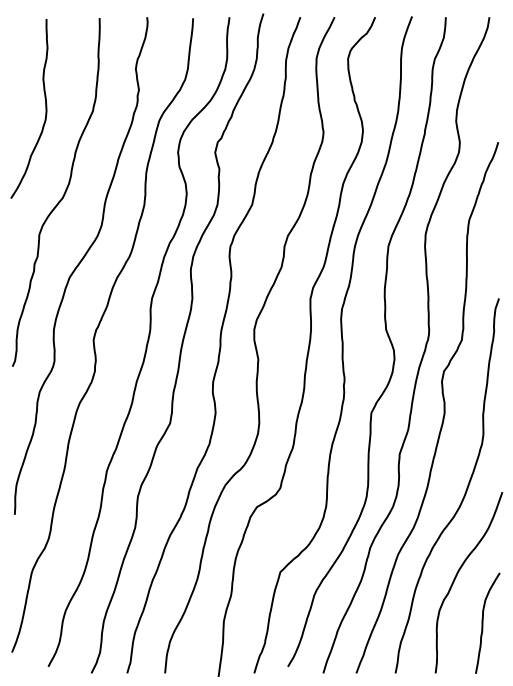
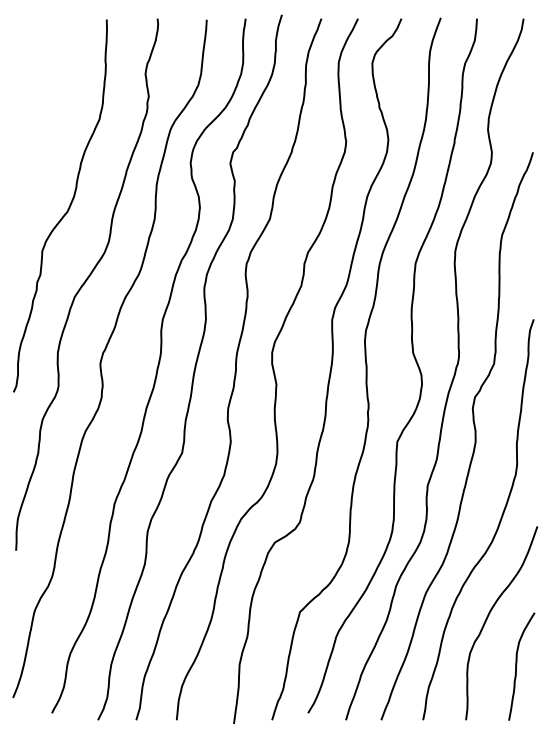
curve: (45, 106) -> (48, 114), removed

